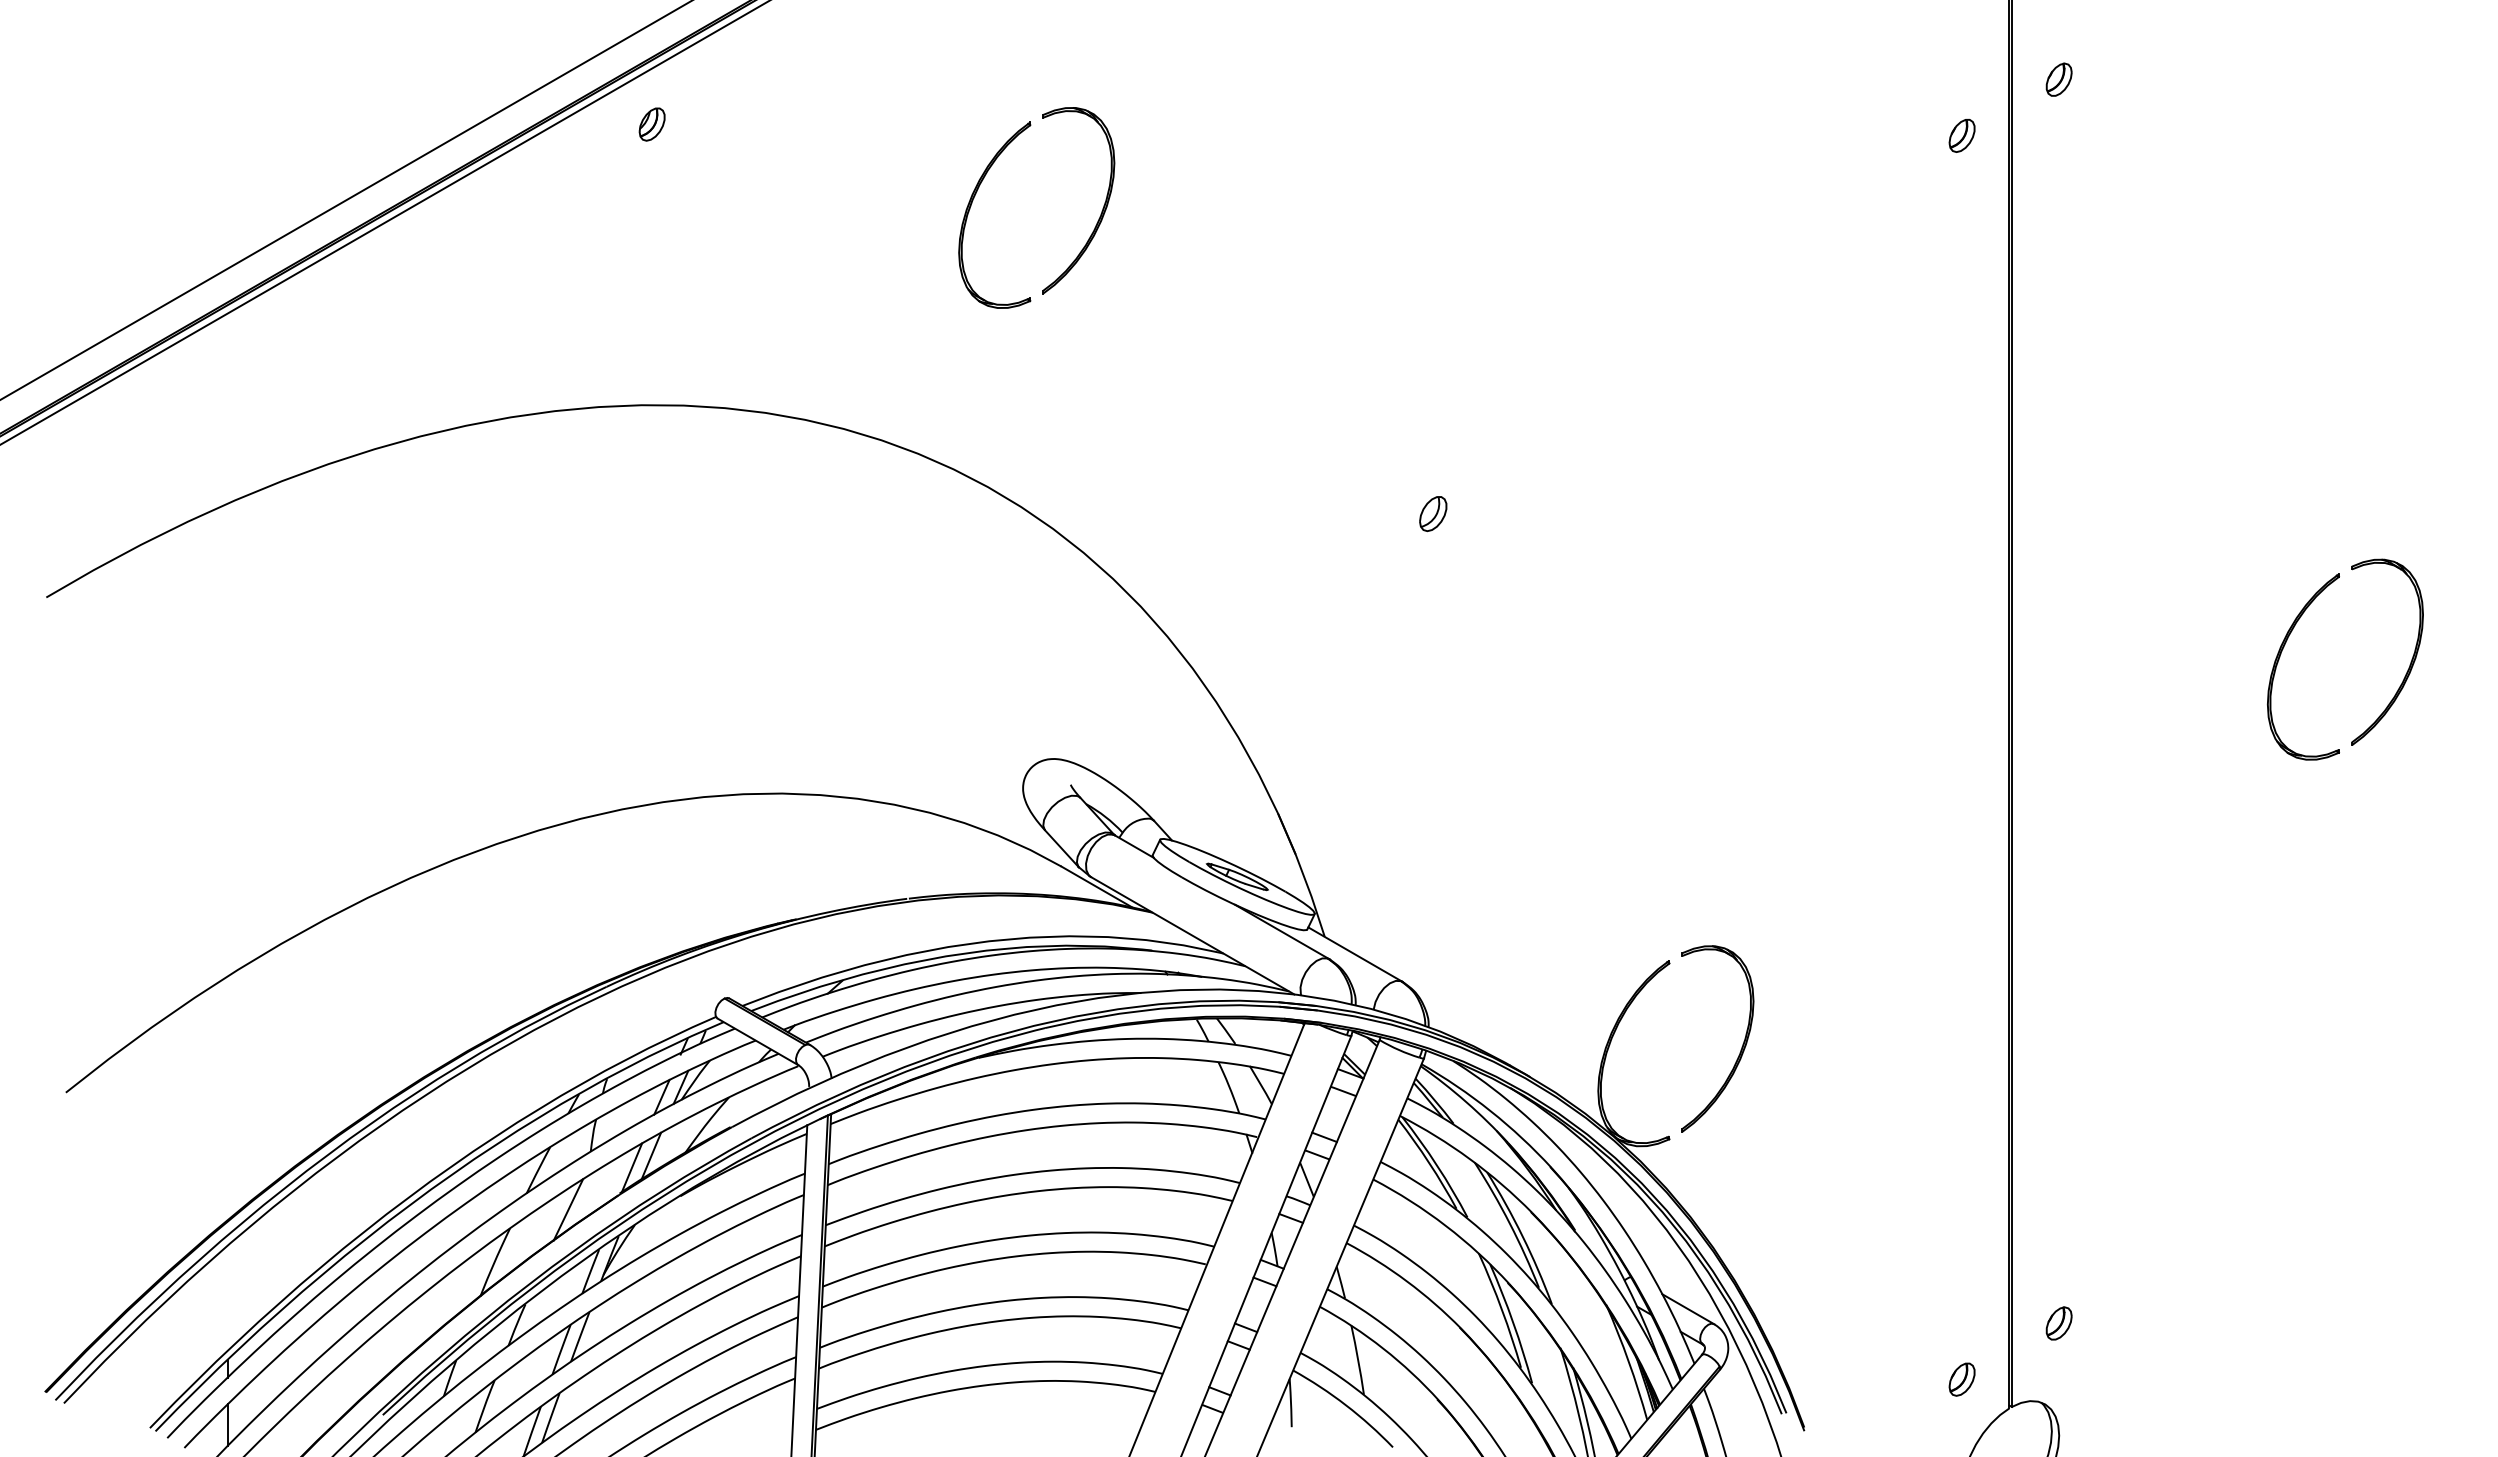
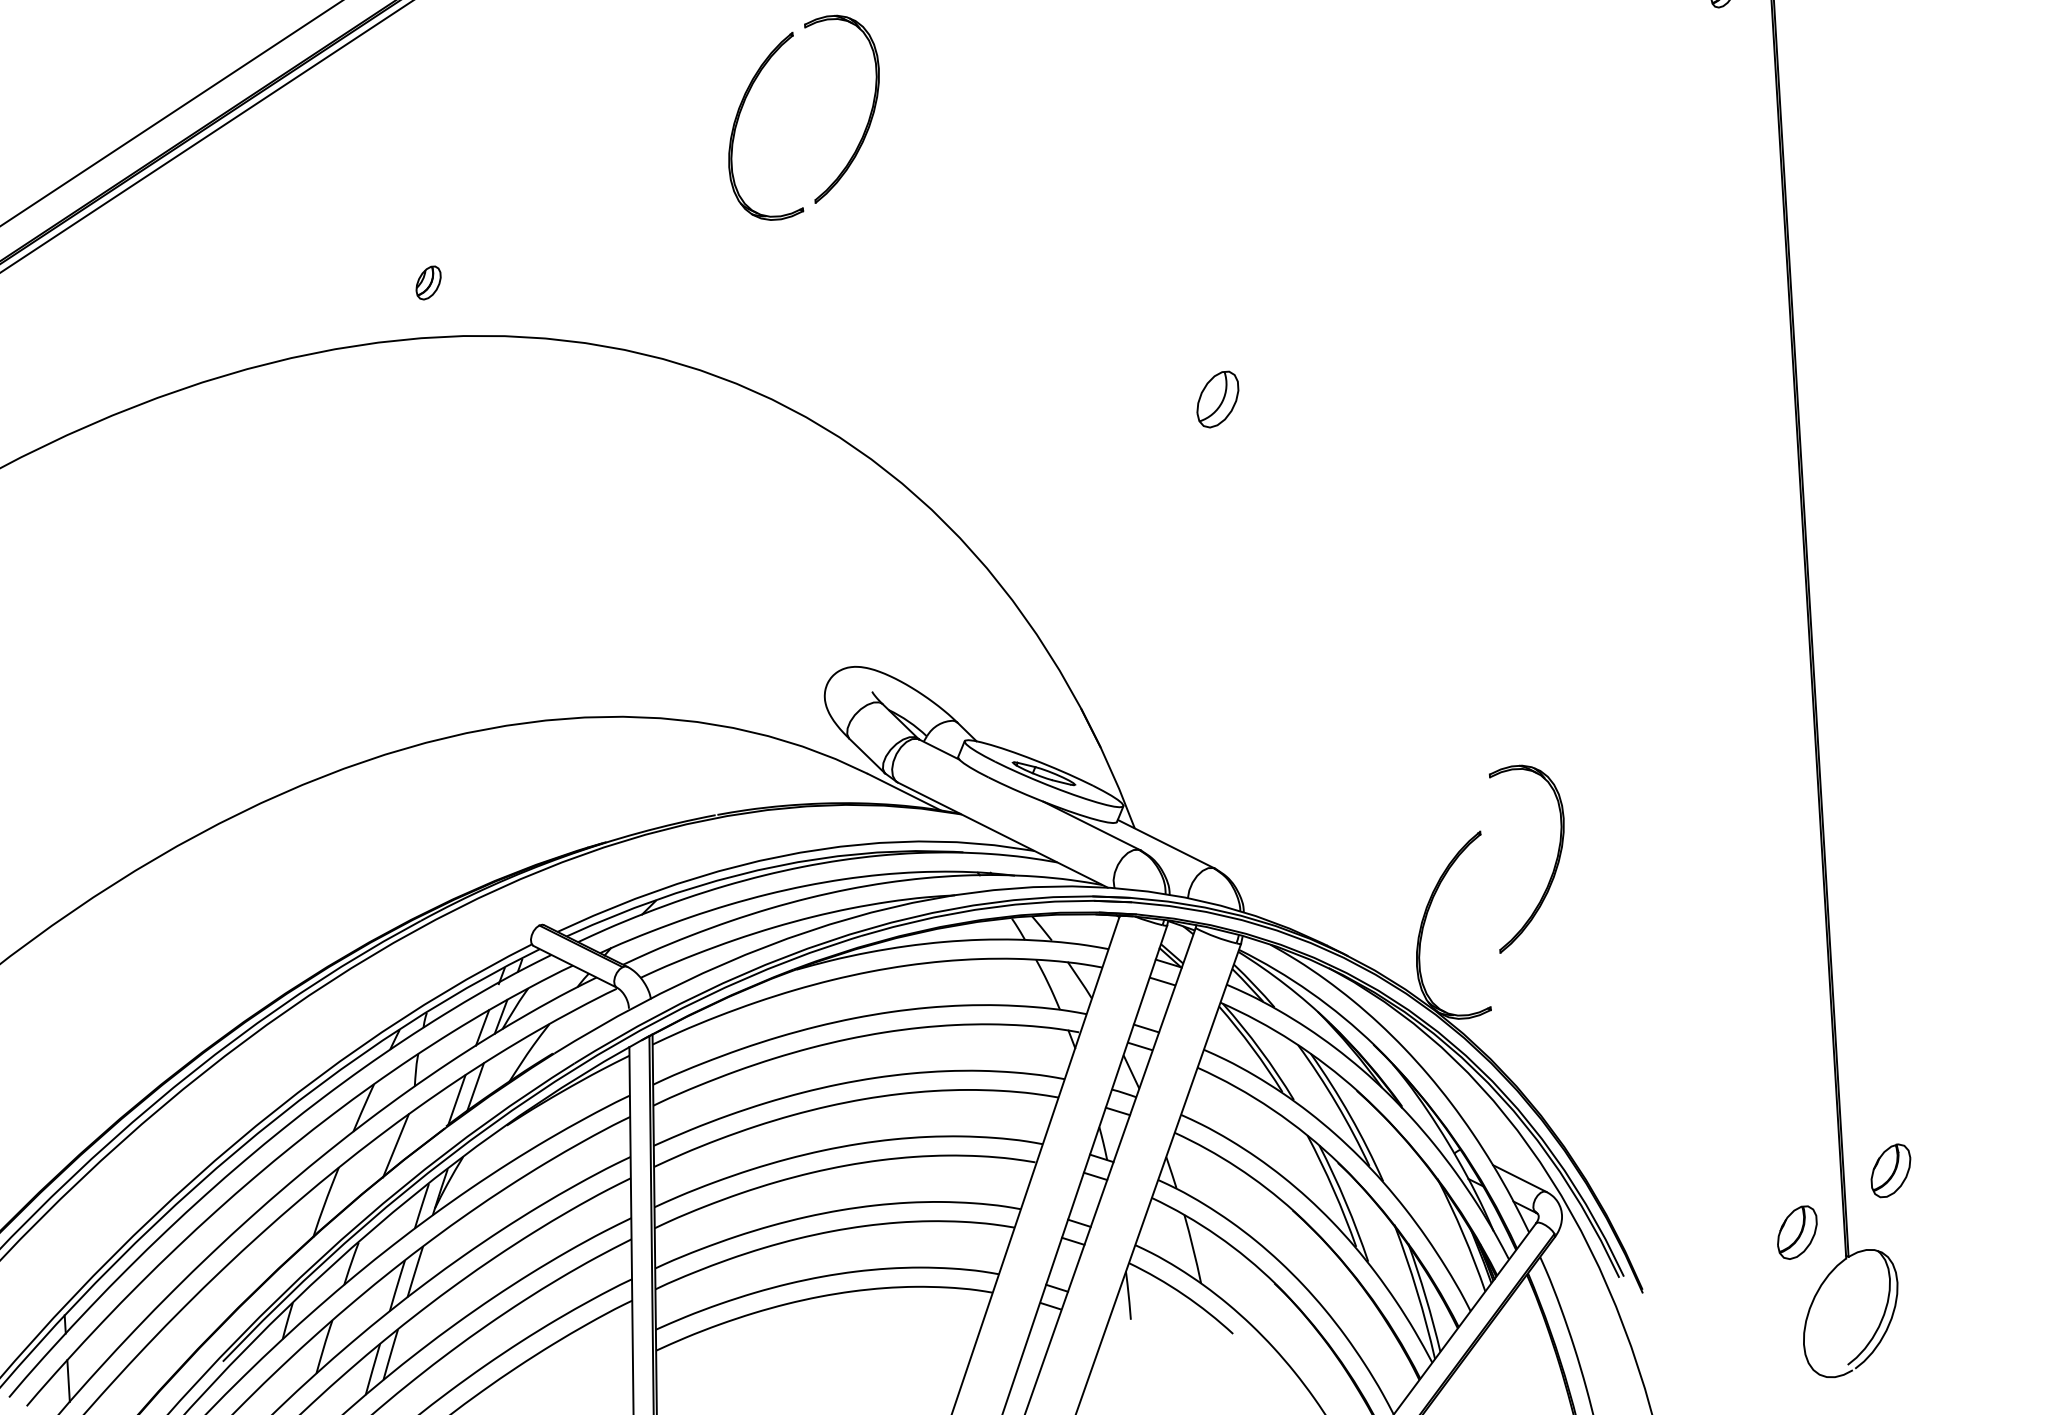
part: (651, 124) -> (427, 282), moved
part: (1433, 514) -> (1218, 400), size x1.6
part: (1741, 1046) -> (1554, 864), moved
part: (2058, 1323) -> (1890, 1170), size x1.6
part: (1961, 1379) -> (1796, 1232), size x1.6

